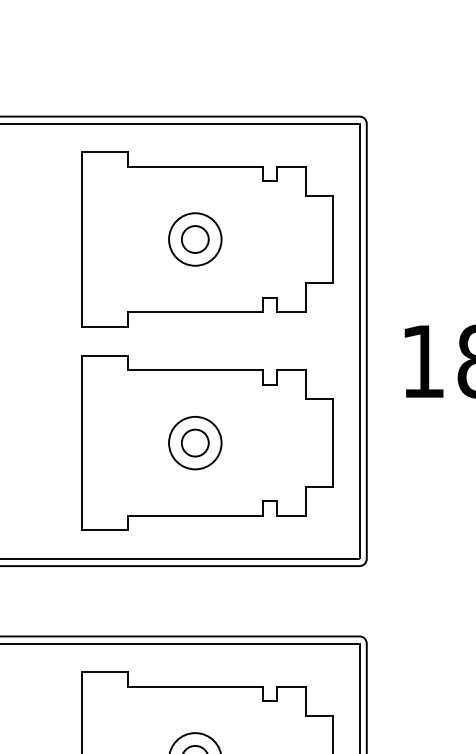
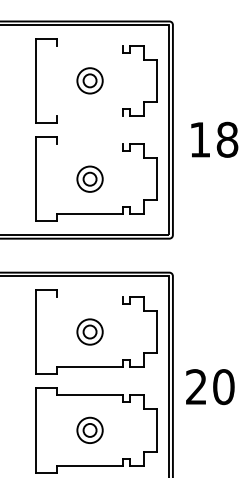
line: (194, 166) -> (89, 45), removed
line: (194, 313) -> (89, 116), removed
line: (194, 371) -> (89, 144), removed
line: (194, 685) -> (89, 296), removed

